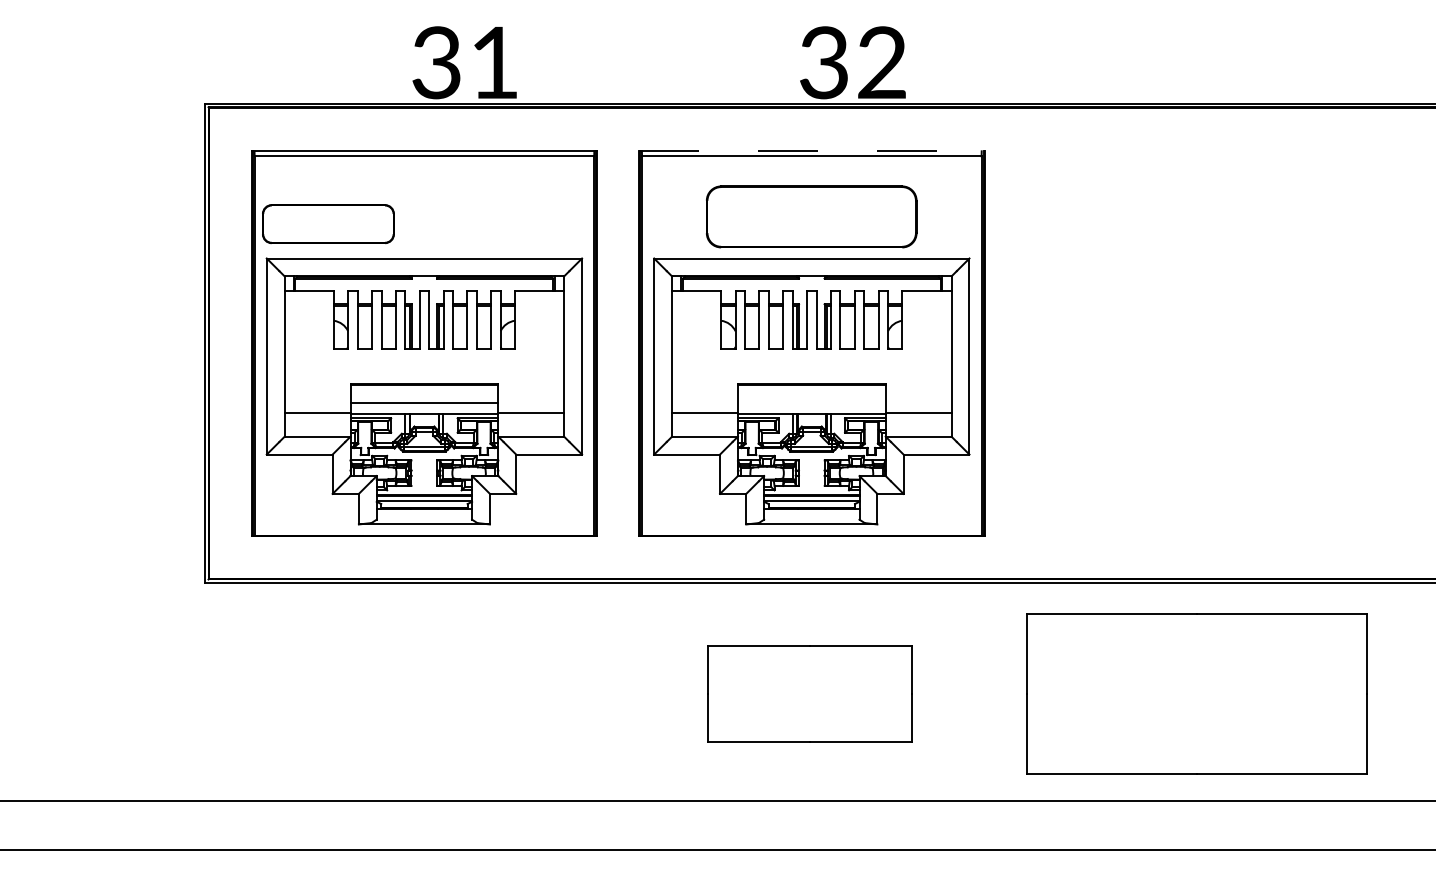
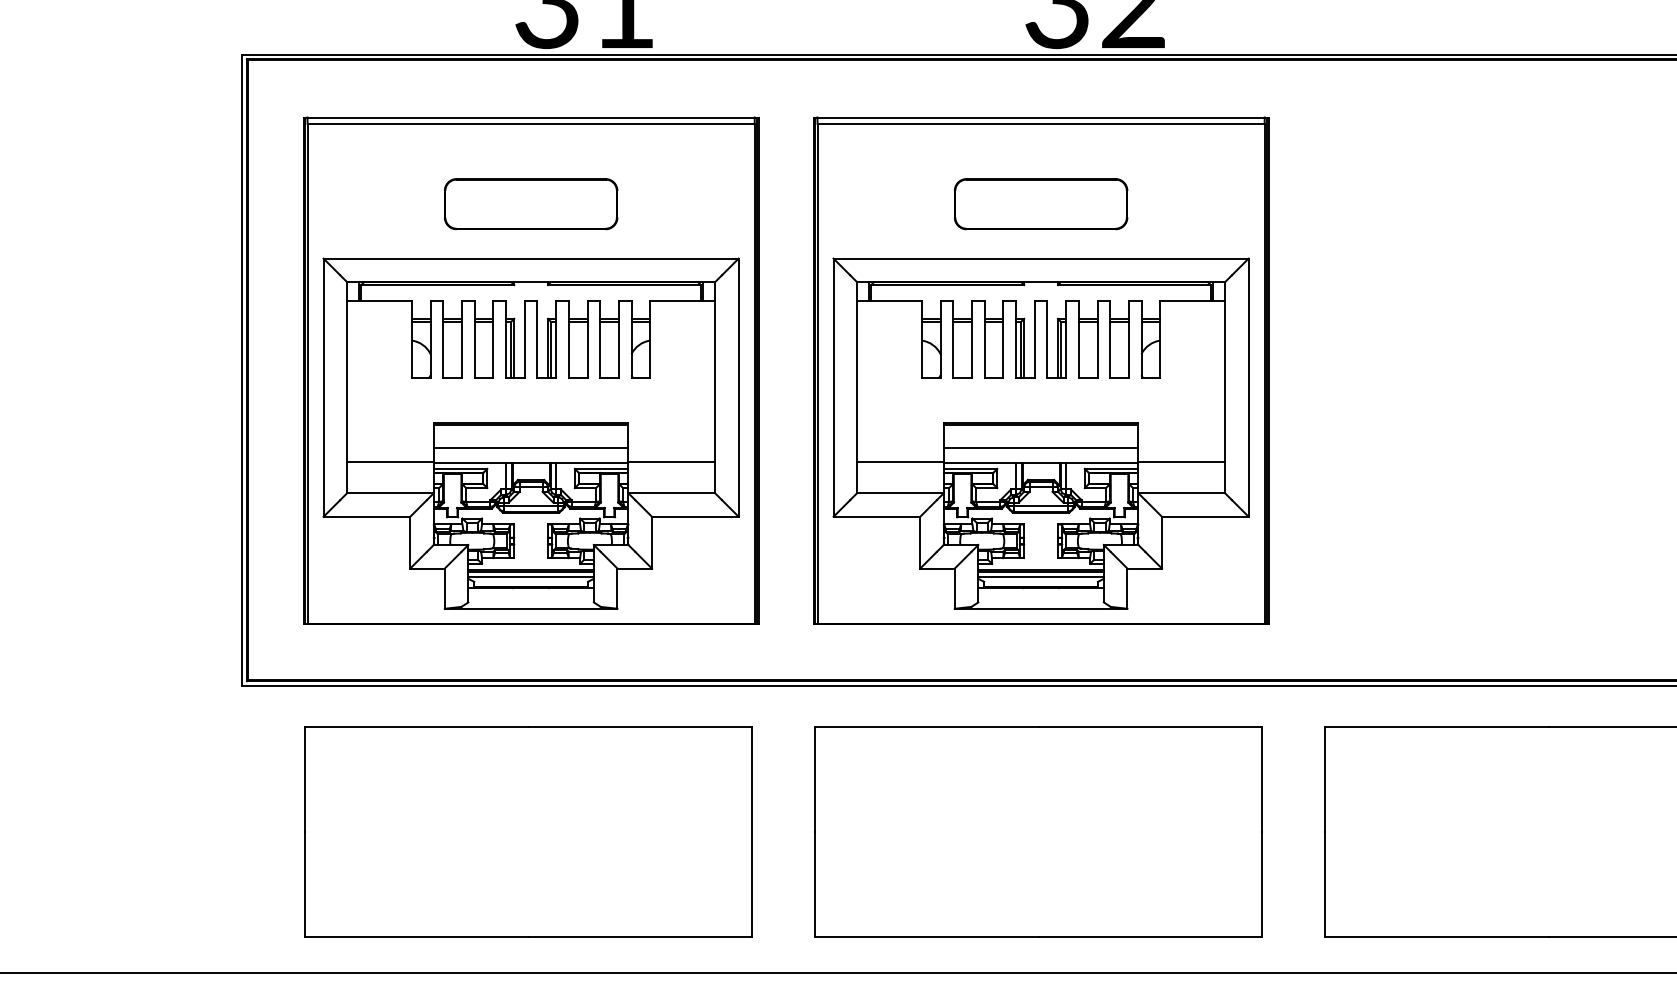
line: (811, 151) -> (1040, 117), dashed -> solid
part: (811, 217) -> (1040, 204), size x0.62
part: (328, 224) -> (531, 204), moved
line: (811, 402) -> (1040, 448), added
part: (422, 693) -> (528, 831), added
part: (809, 693) -> (1038, 831), size x1.67

